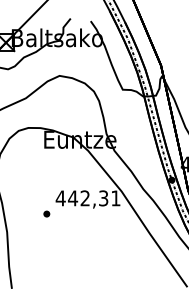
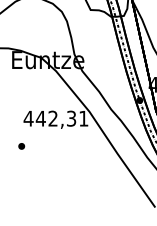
part: (46, 213) -> (21, 145), moved

